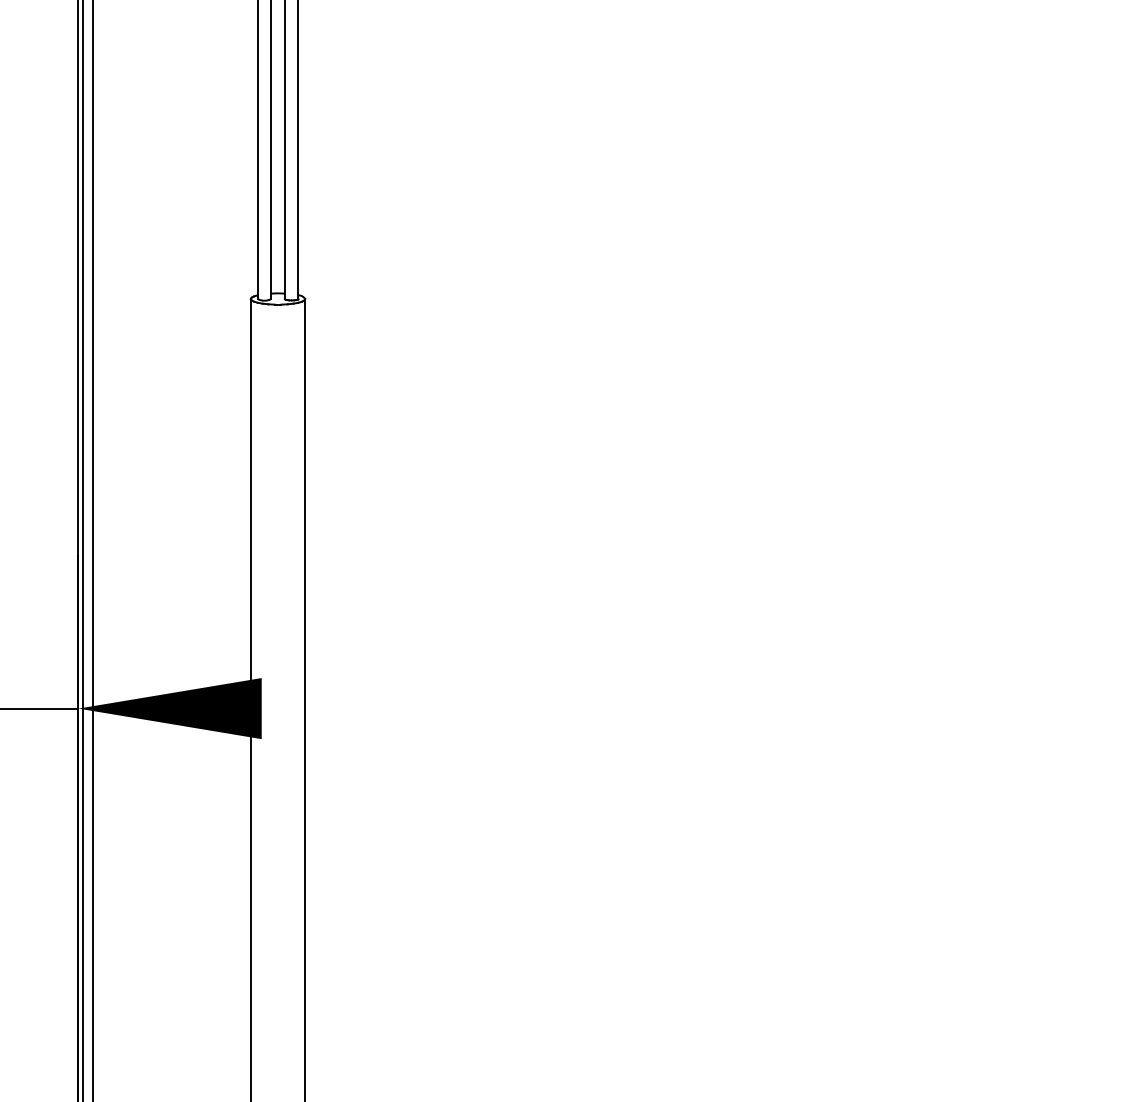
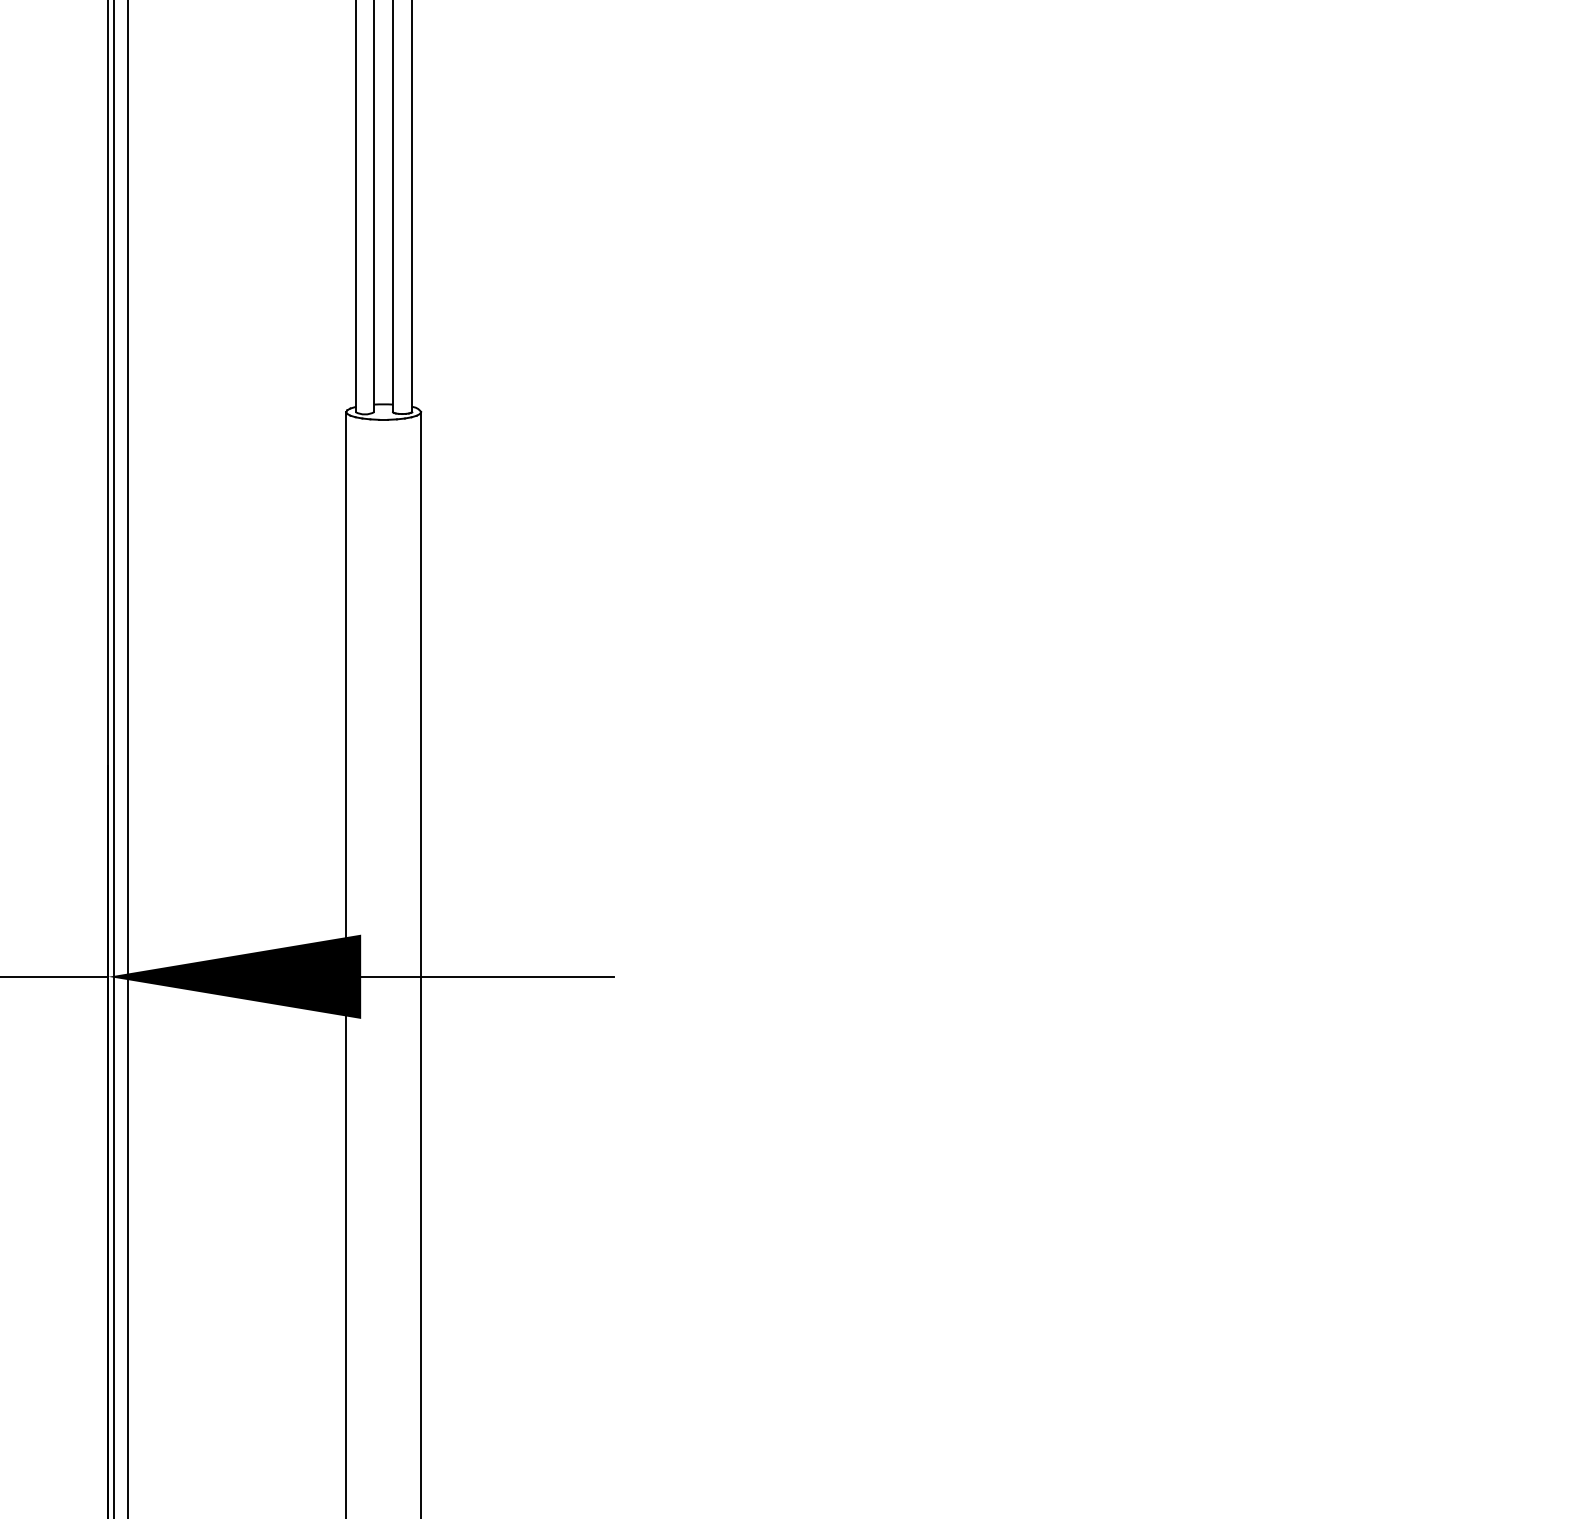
line: (353, 708) -> (487, 976), added

